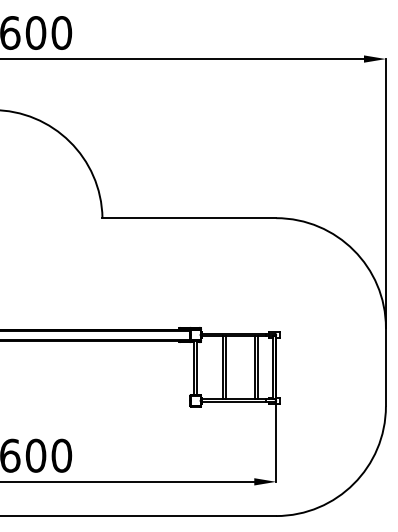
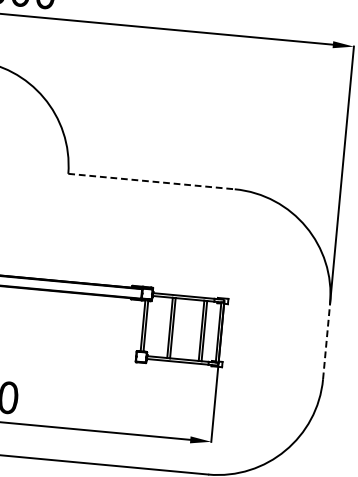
line: (189, 218) -> (151, 181), solid -> dashed
line: (385, 366) -> (326, 341), solid -> dashed

